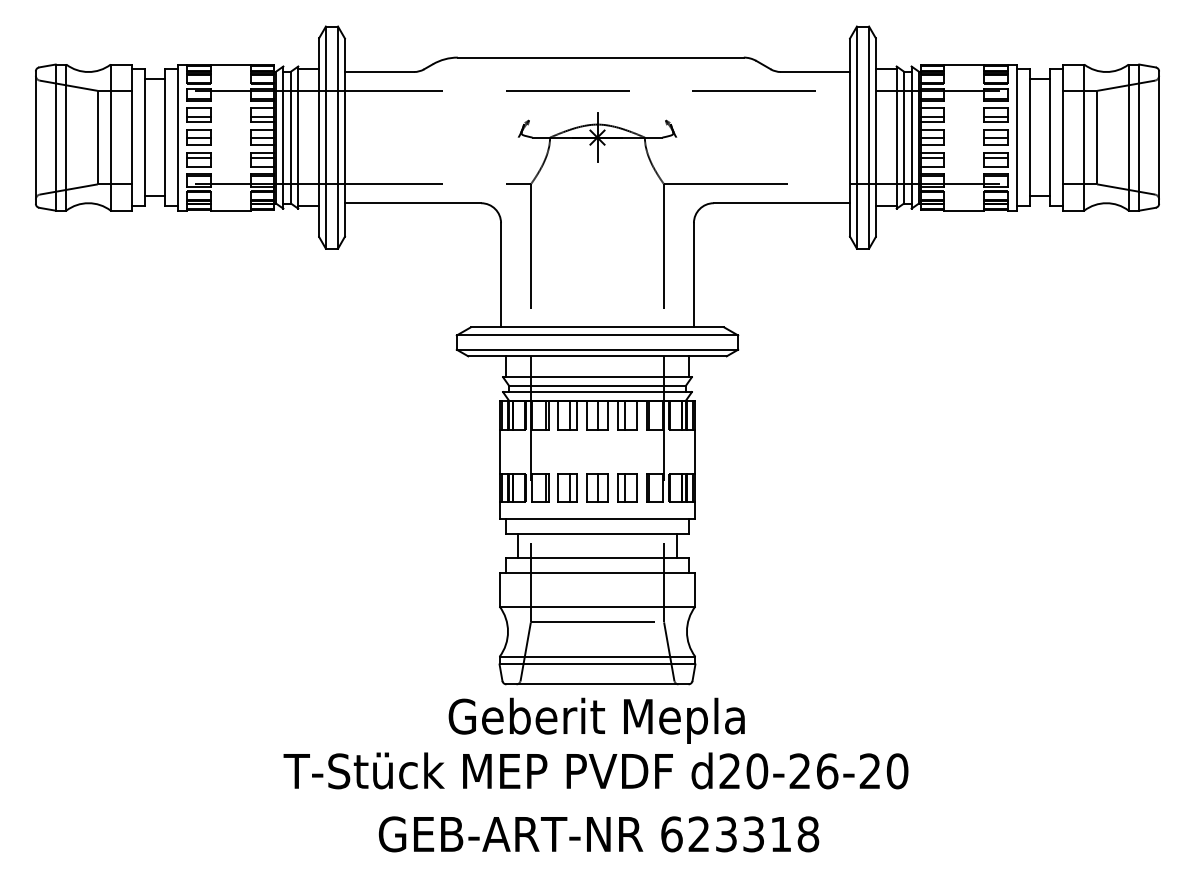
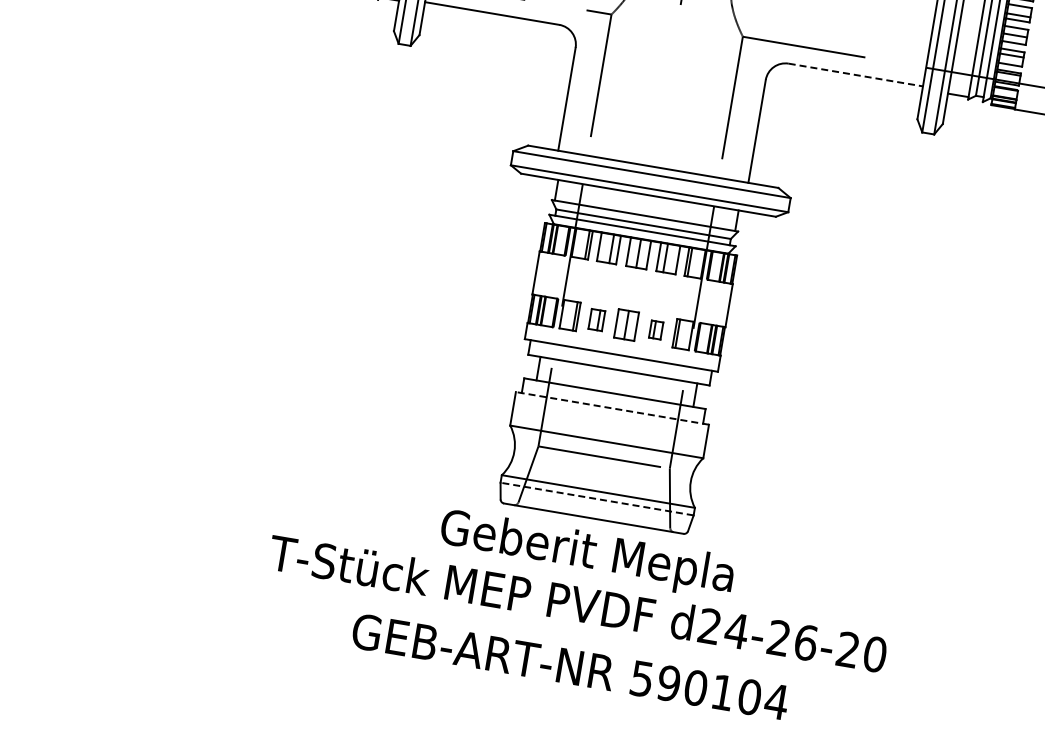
line: (782, 203) -> (856, 75), solid -> dashed
part: (567, 487) -> (597, 319), size x0.7
part: (627, 487) -> (656, 329), size x0.6
line: (597, 572) -> (612, 408), solid -> dashed
line: (597, 664) -> (597, 499), solid -> dashed
text: (756, 771) -> (736, 631), d20-26-20 -> d24-26-20
text: (740, 834) -> (709, 690), 623318 -> 590104

